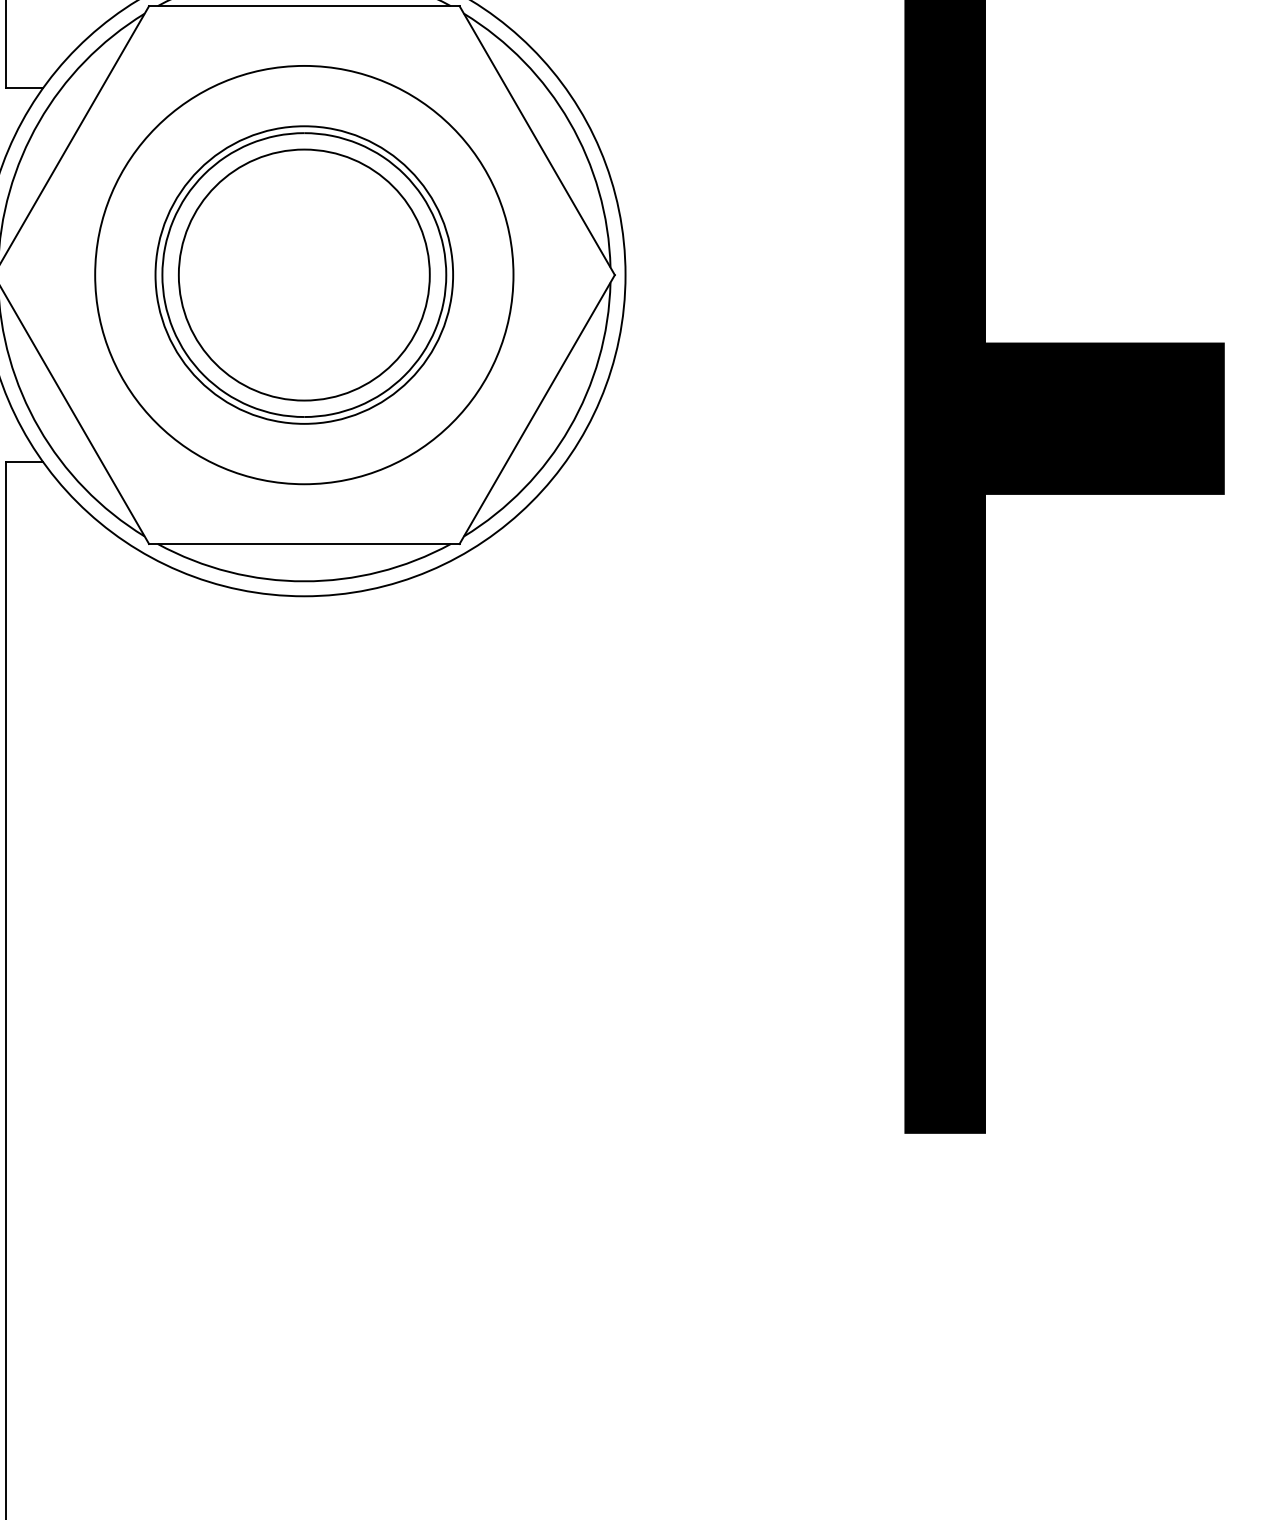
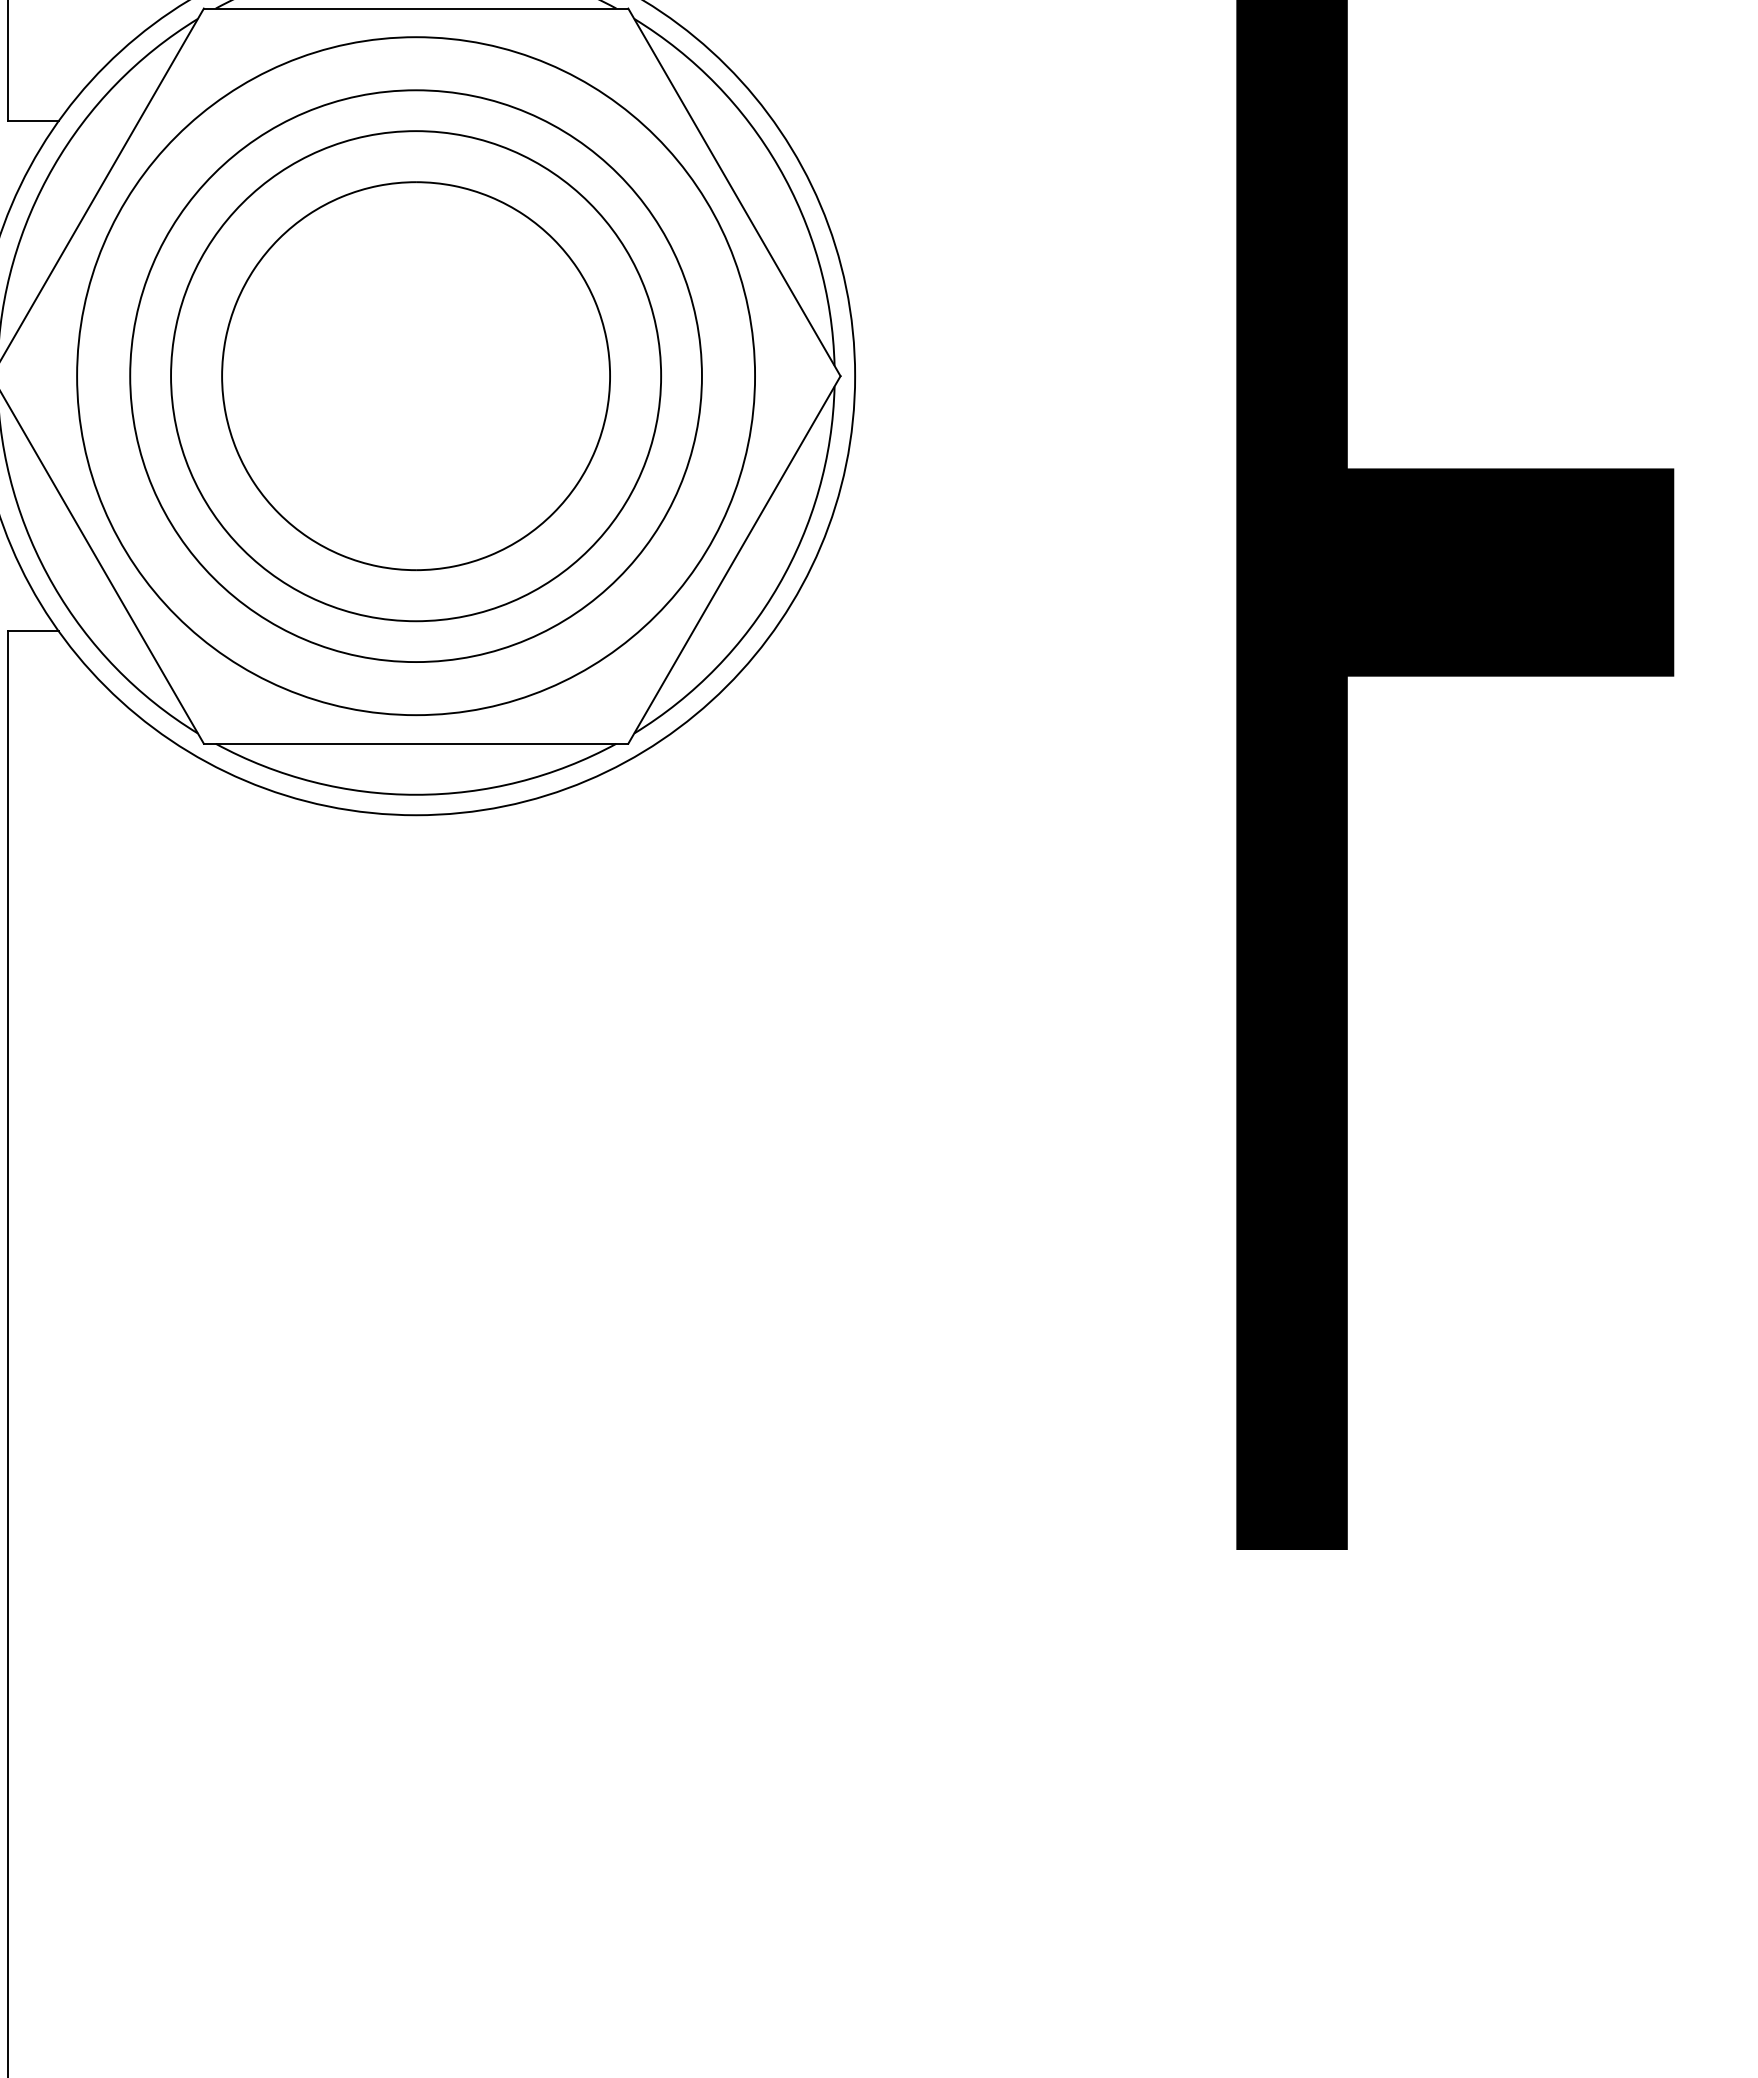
circle: (304, 275) -> (416, 376), size x1.43
circle: (304, 275) -> (416, 376), size x1.67

